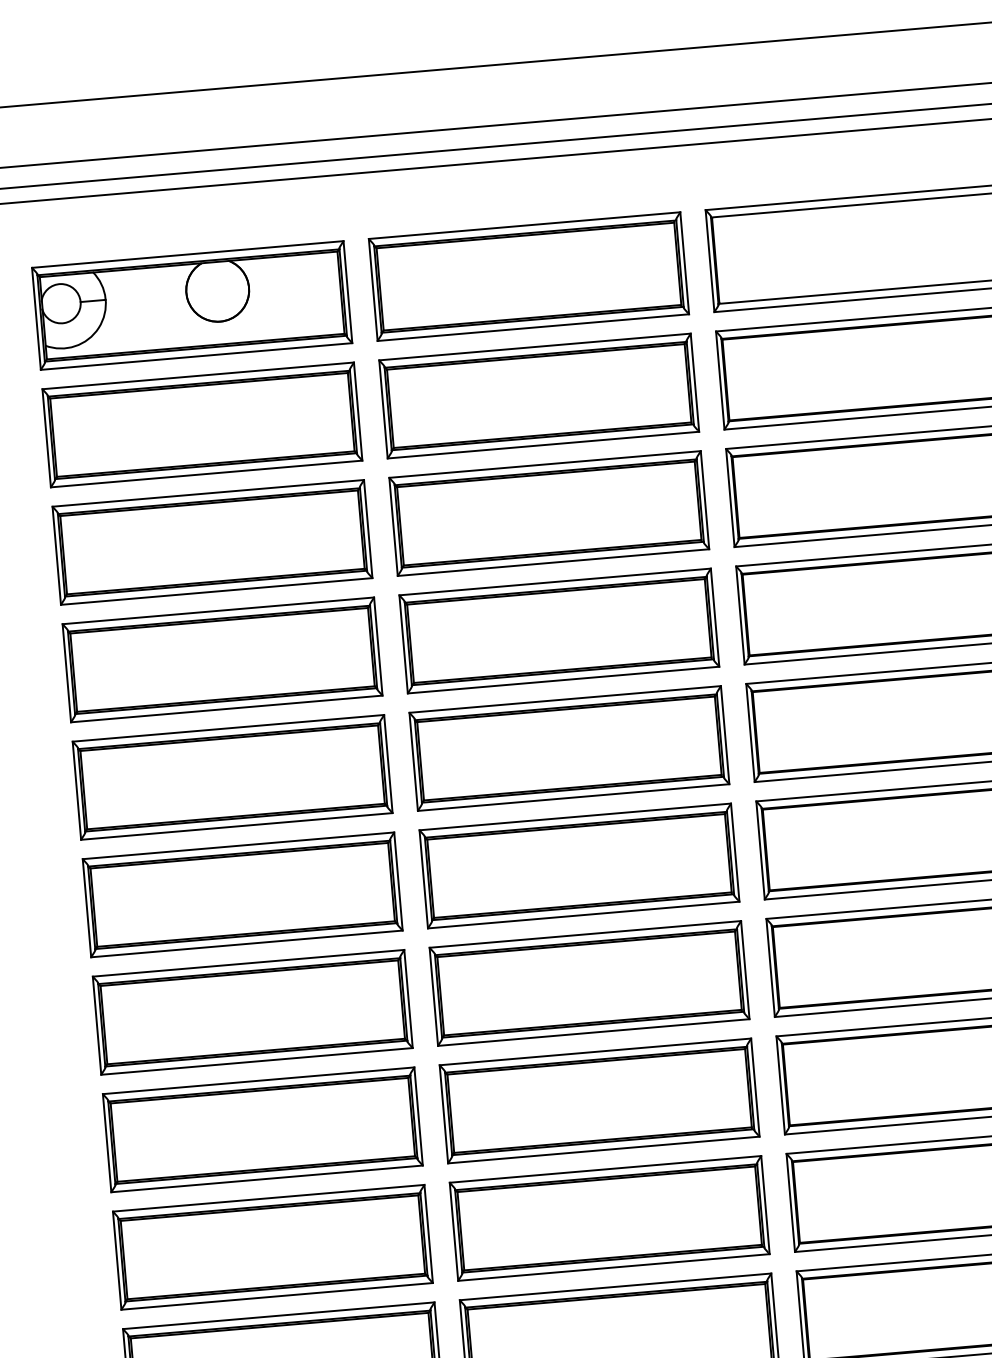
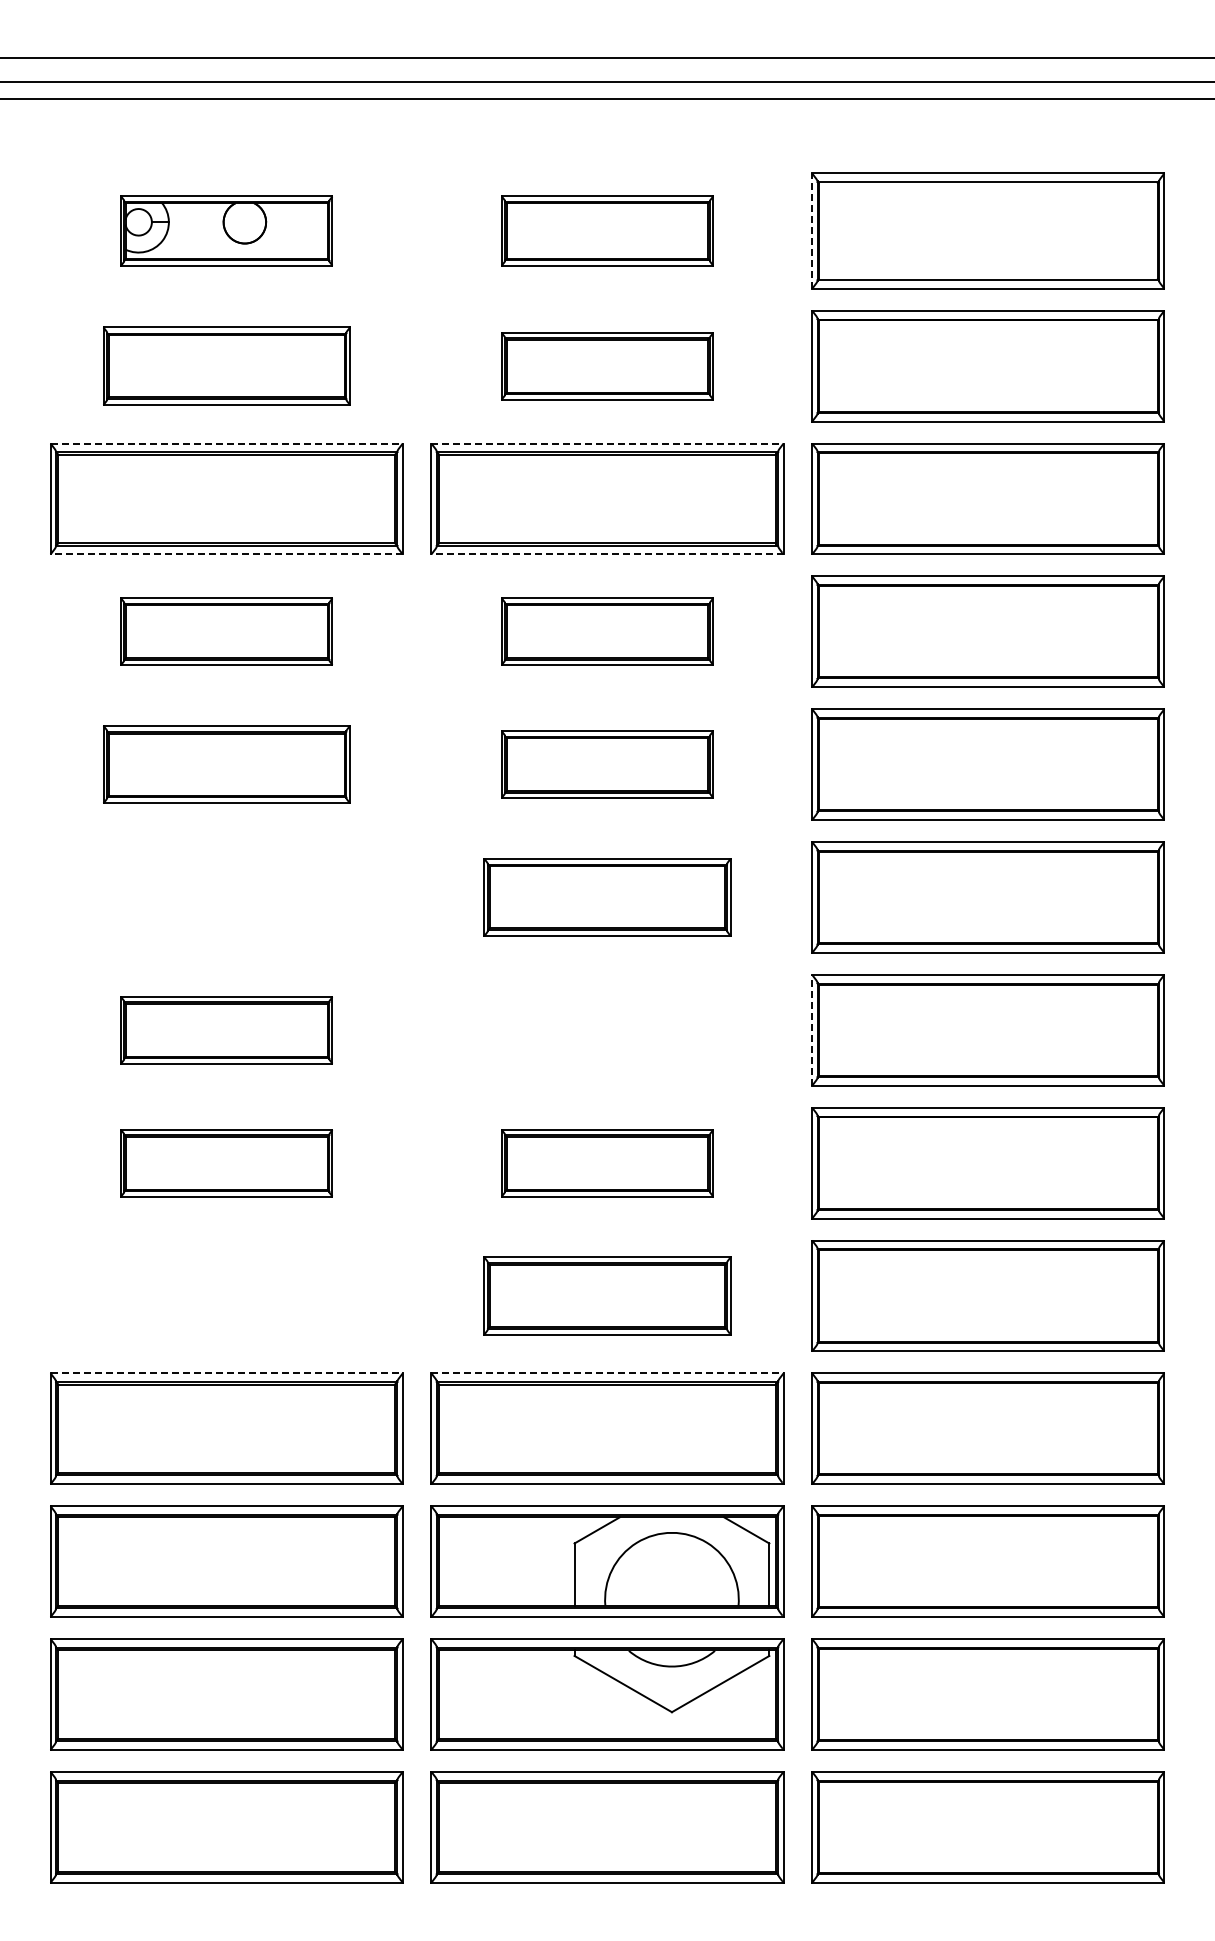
line: (710, 261) -> (812, 231), solid -> dashed
part: (528, 276) -> (607, 230), size x0.6
part: (191, 304) -> (226, 230), size x0.6
part: (539, 396) -> (607, 366), size x0.6
part: (202, 425) -> (226, 366), size x0.7
line: (545, 464) -> (607, 443), solid -> dashed
line: (208, 493) -> (227, 443), solid -> dashed
line: (552, 562) -> (606, 554), solid -> dashed
line: (216, 591) -> (226, 554), solid -> dashed
part: (559, 630) -> (607, 631), size x0.6
part: (222, 659) -> (226, 631), size x0.6
part: (569, 748) -> (607, 764), size x0.6
part: (232, 777) -> (226, 764), size x0.7
part: (579, 866) -> (607, 897), size x0.7
part: (242, 894) -> (226, 897), removed
line: (770, 967) -> (812, 1029), solid -> dashed
part: (589, 983) -> (607, 1030), removed
part: (252, 1012) -> (226, 1030), size x0.6
part: (599, 1101) -> (607, 1163), size x0.6
part: (262, 1130) -> (226, 1163), size x0.6
part: (609, 1218) -> (607, 1295), size x0.7
part: (272, 1246) -> (226, 1295), removed
line: (615, 1287) -> (607, 1373), solid -> dashed
line: (279, 1315) -> (227, 1373), solid -> dashed

